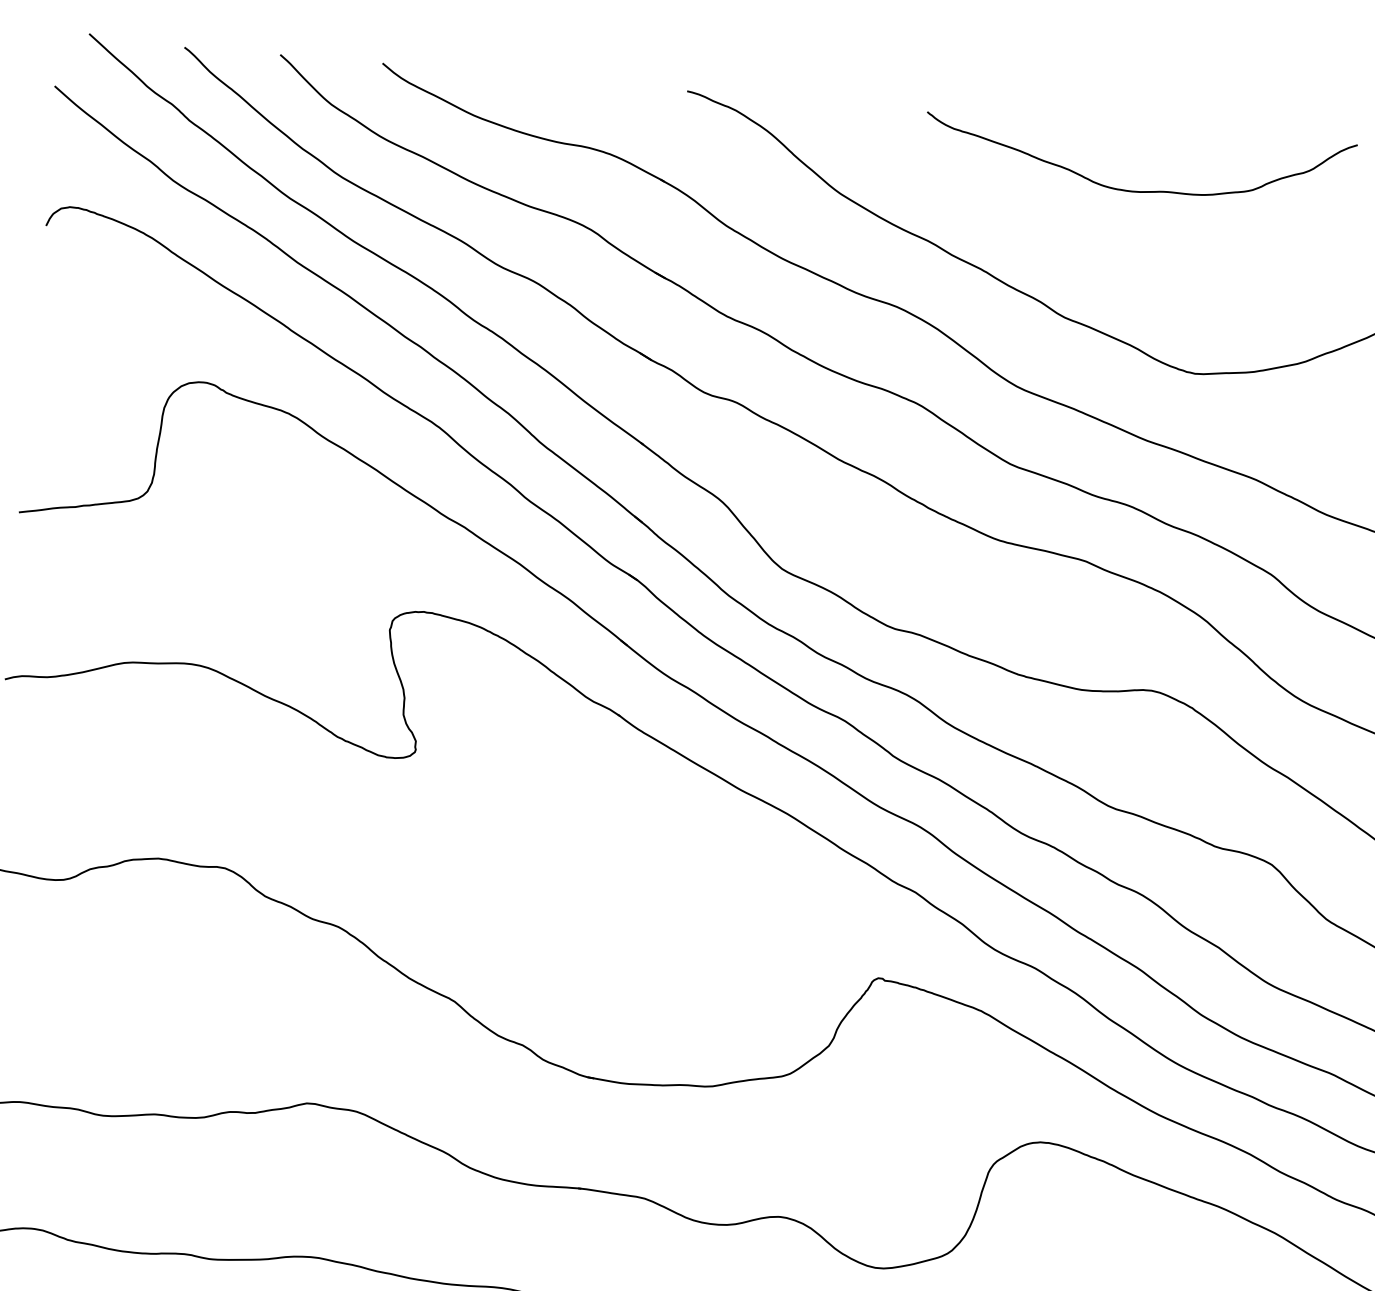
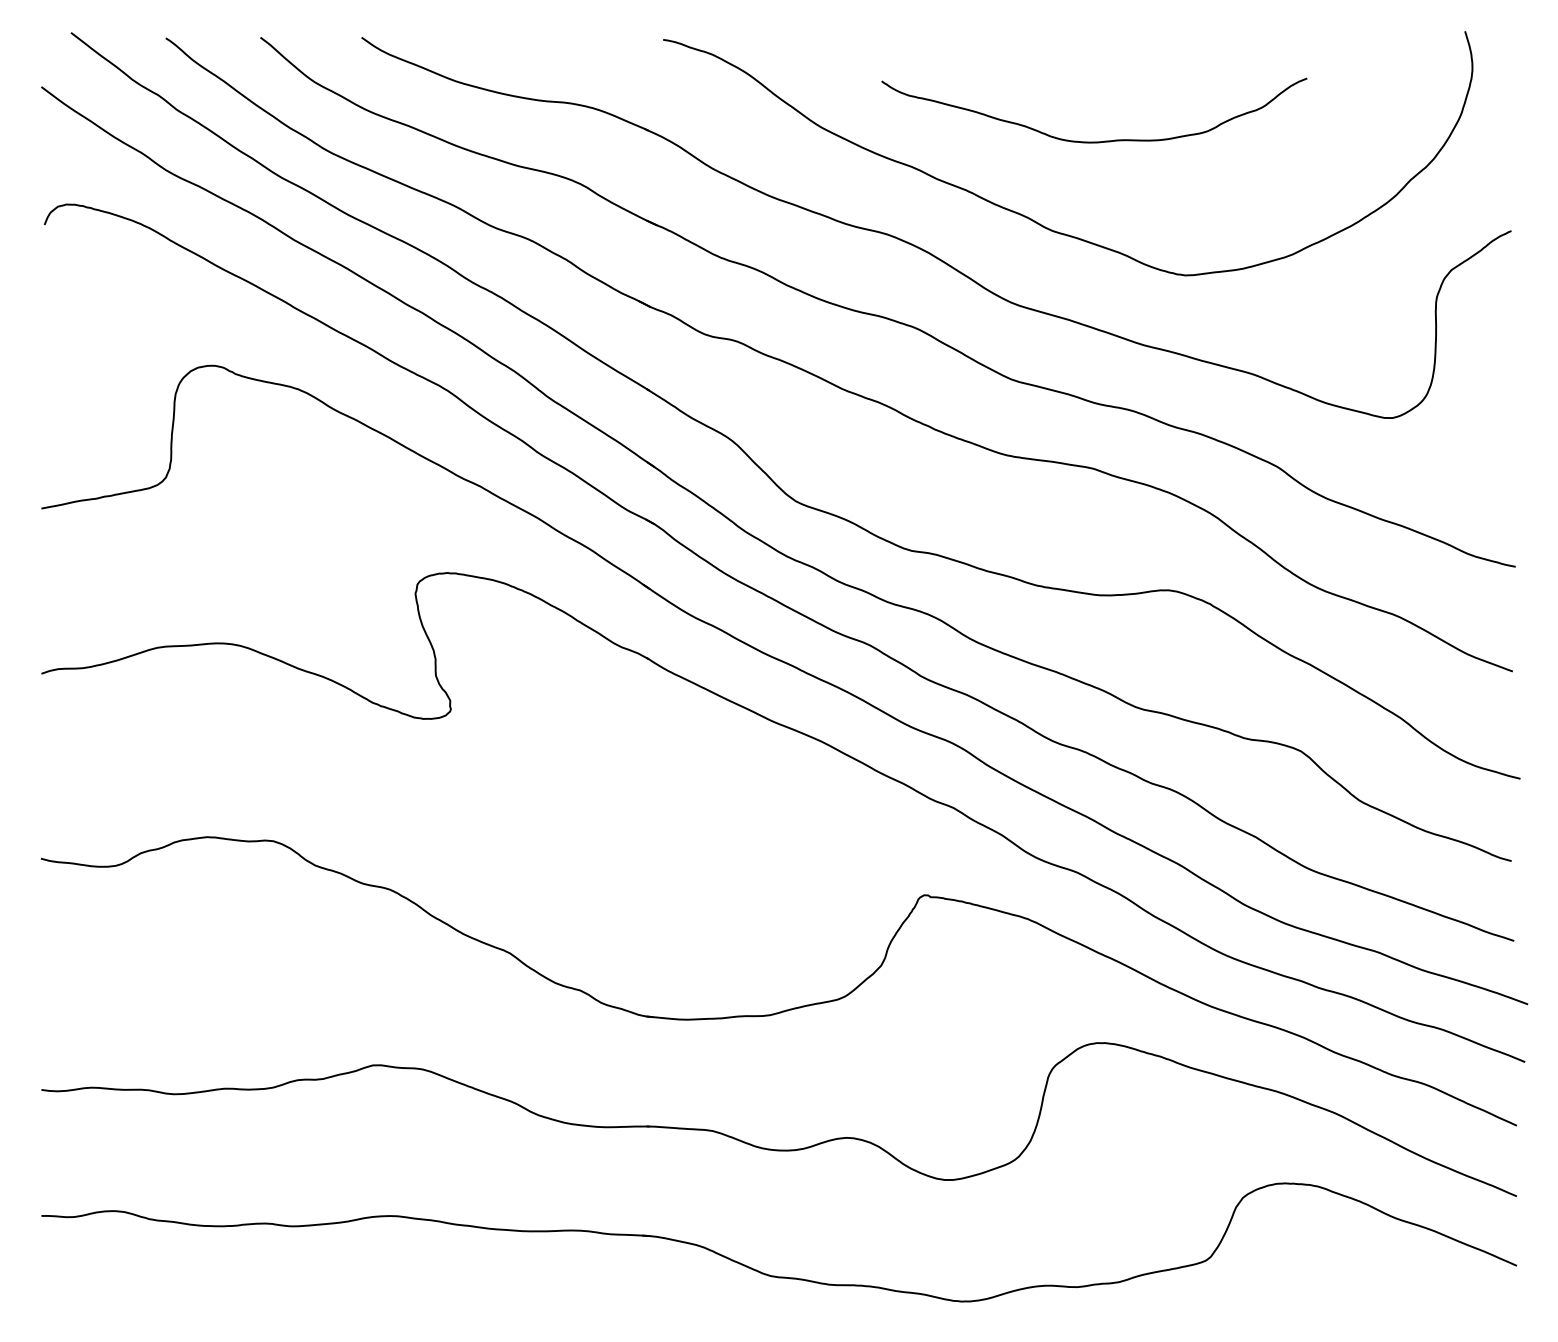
curve: (1137, 190) -> (1094, 141), moved

